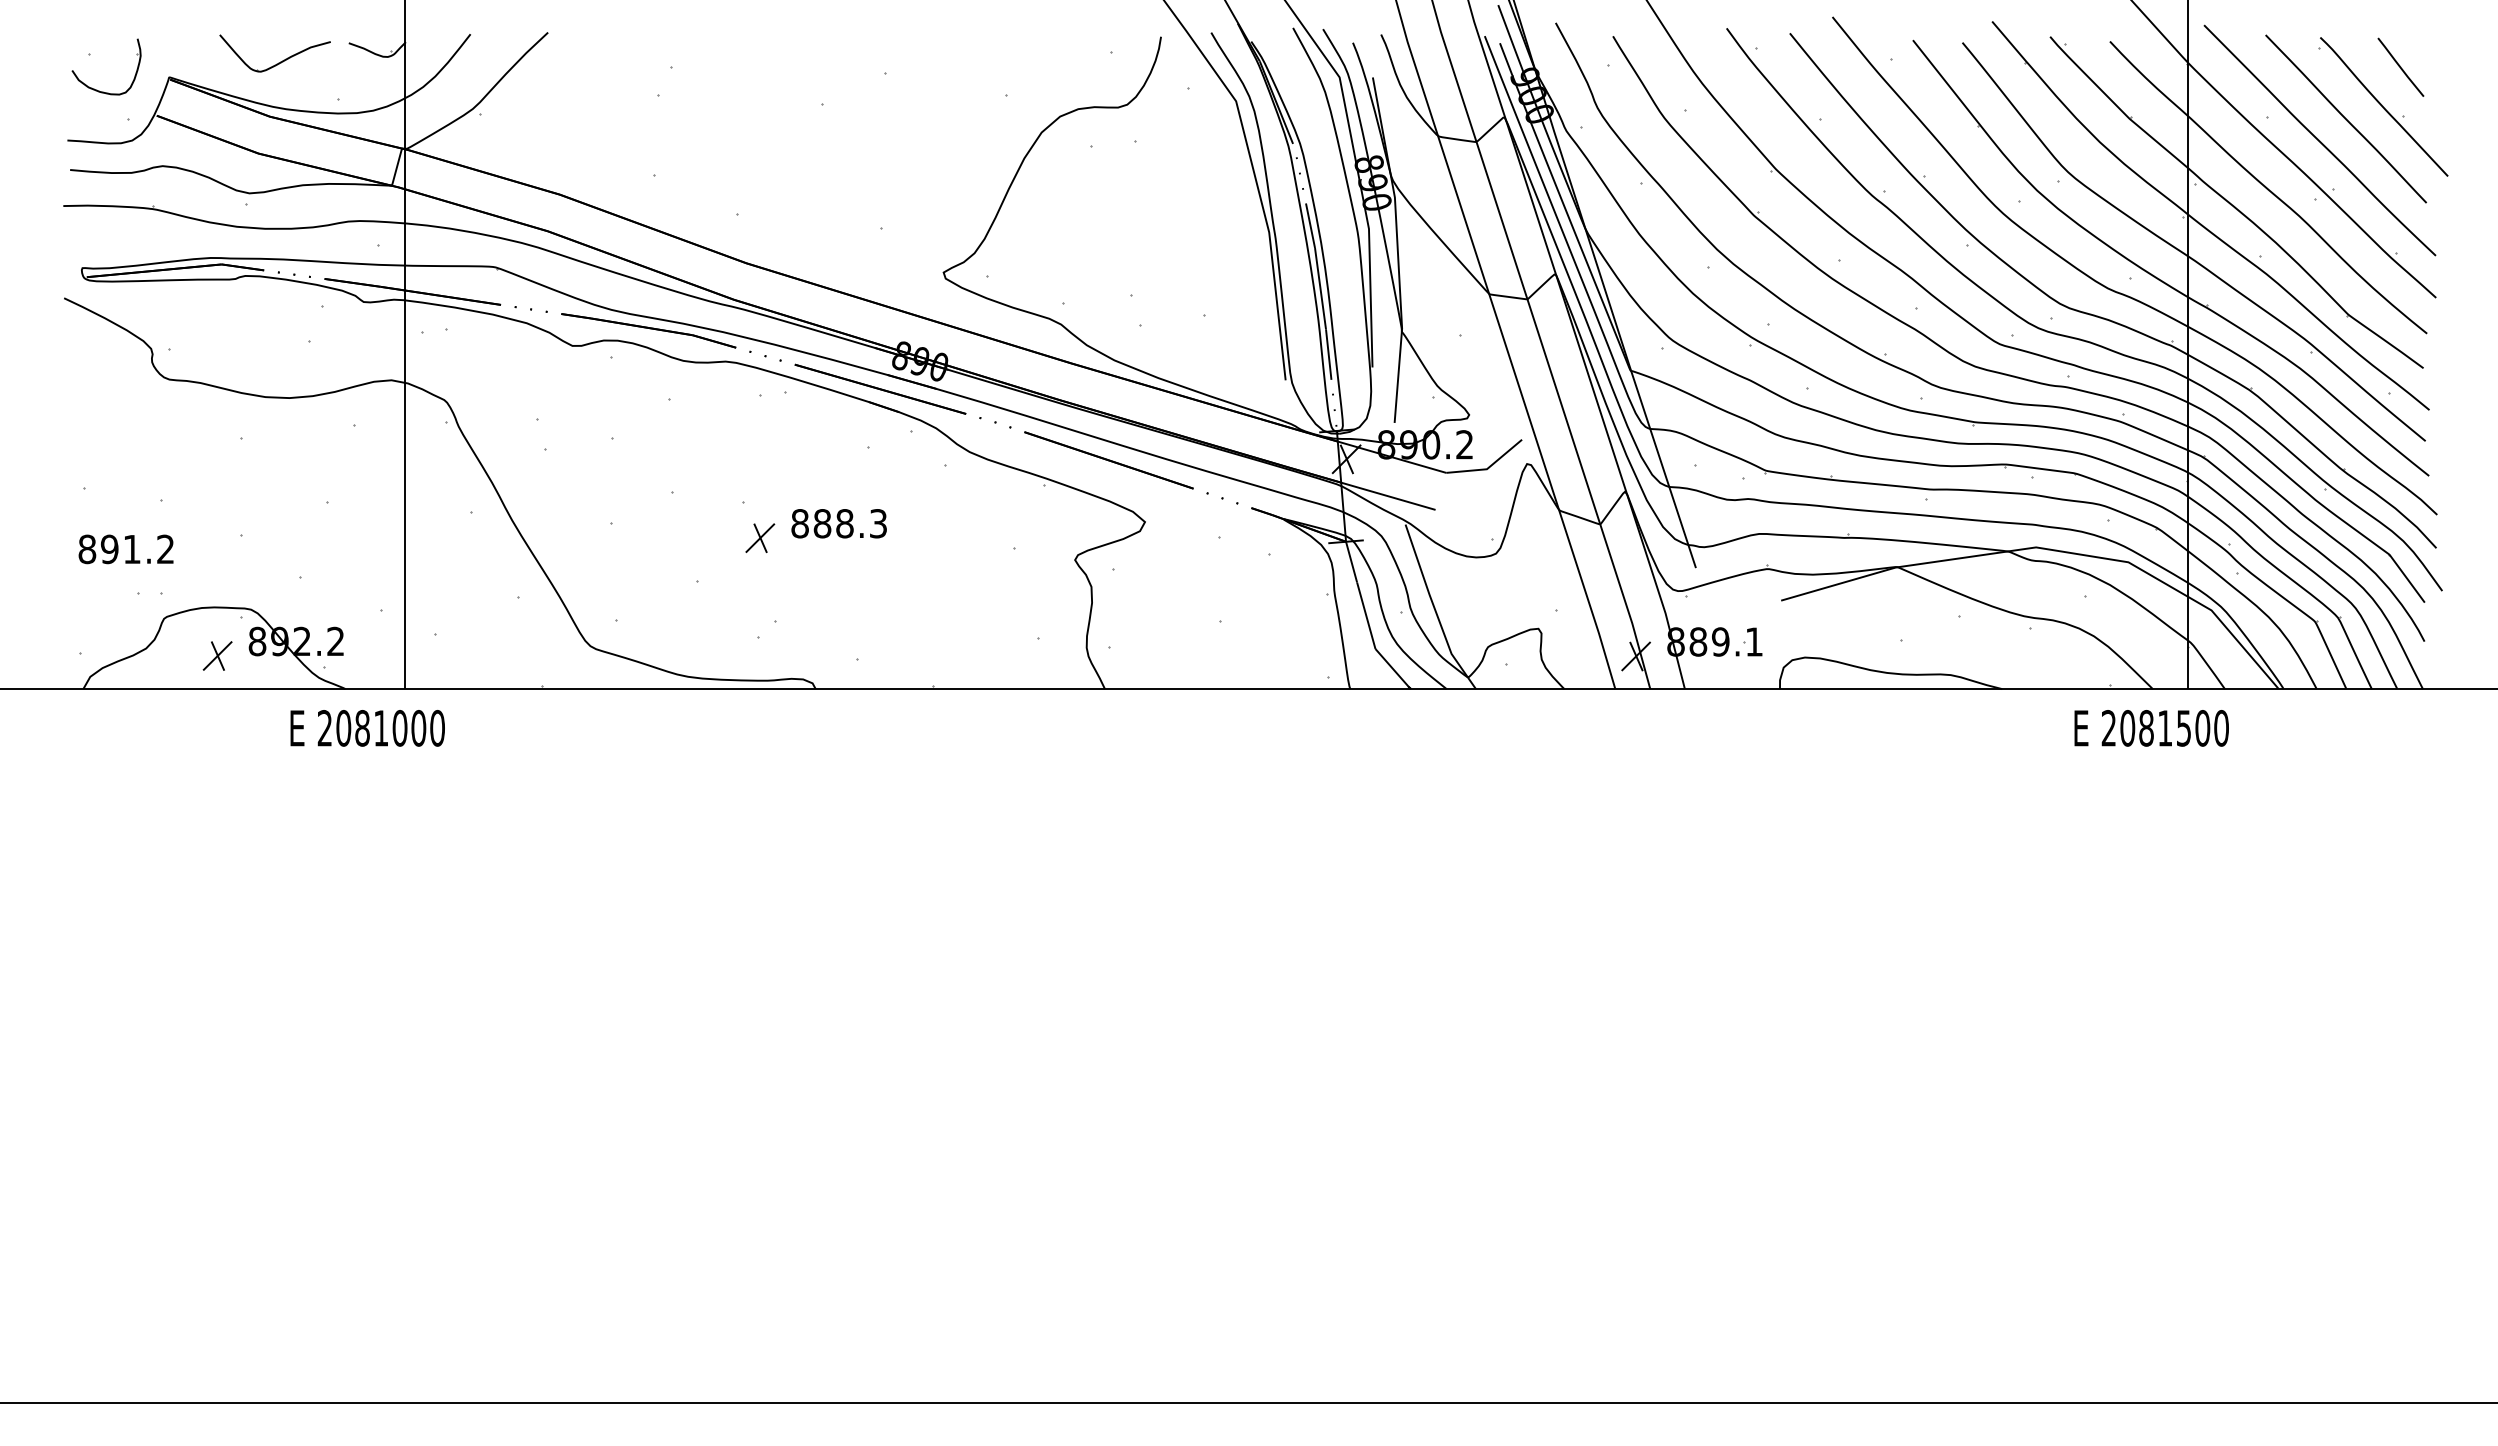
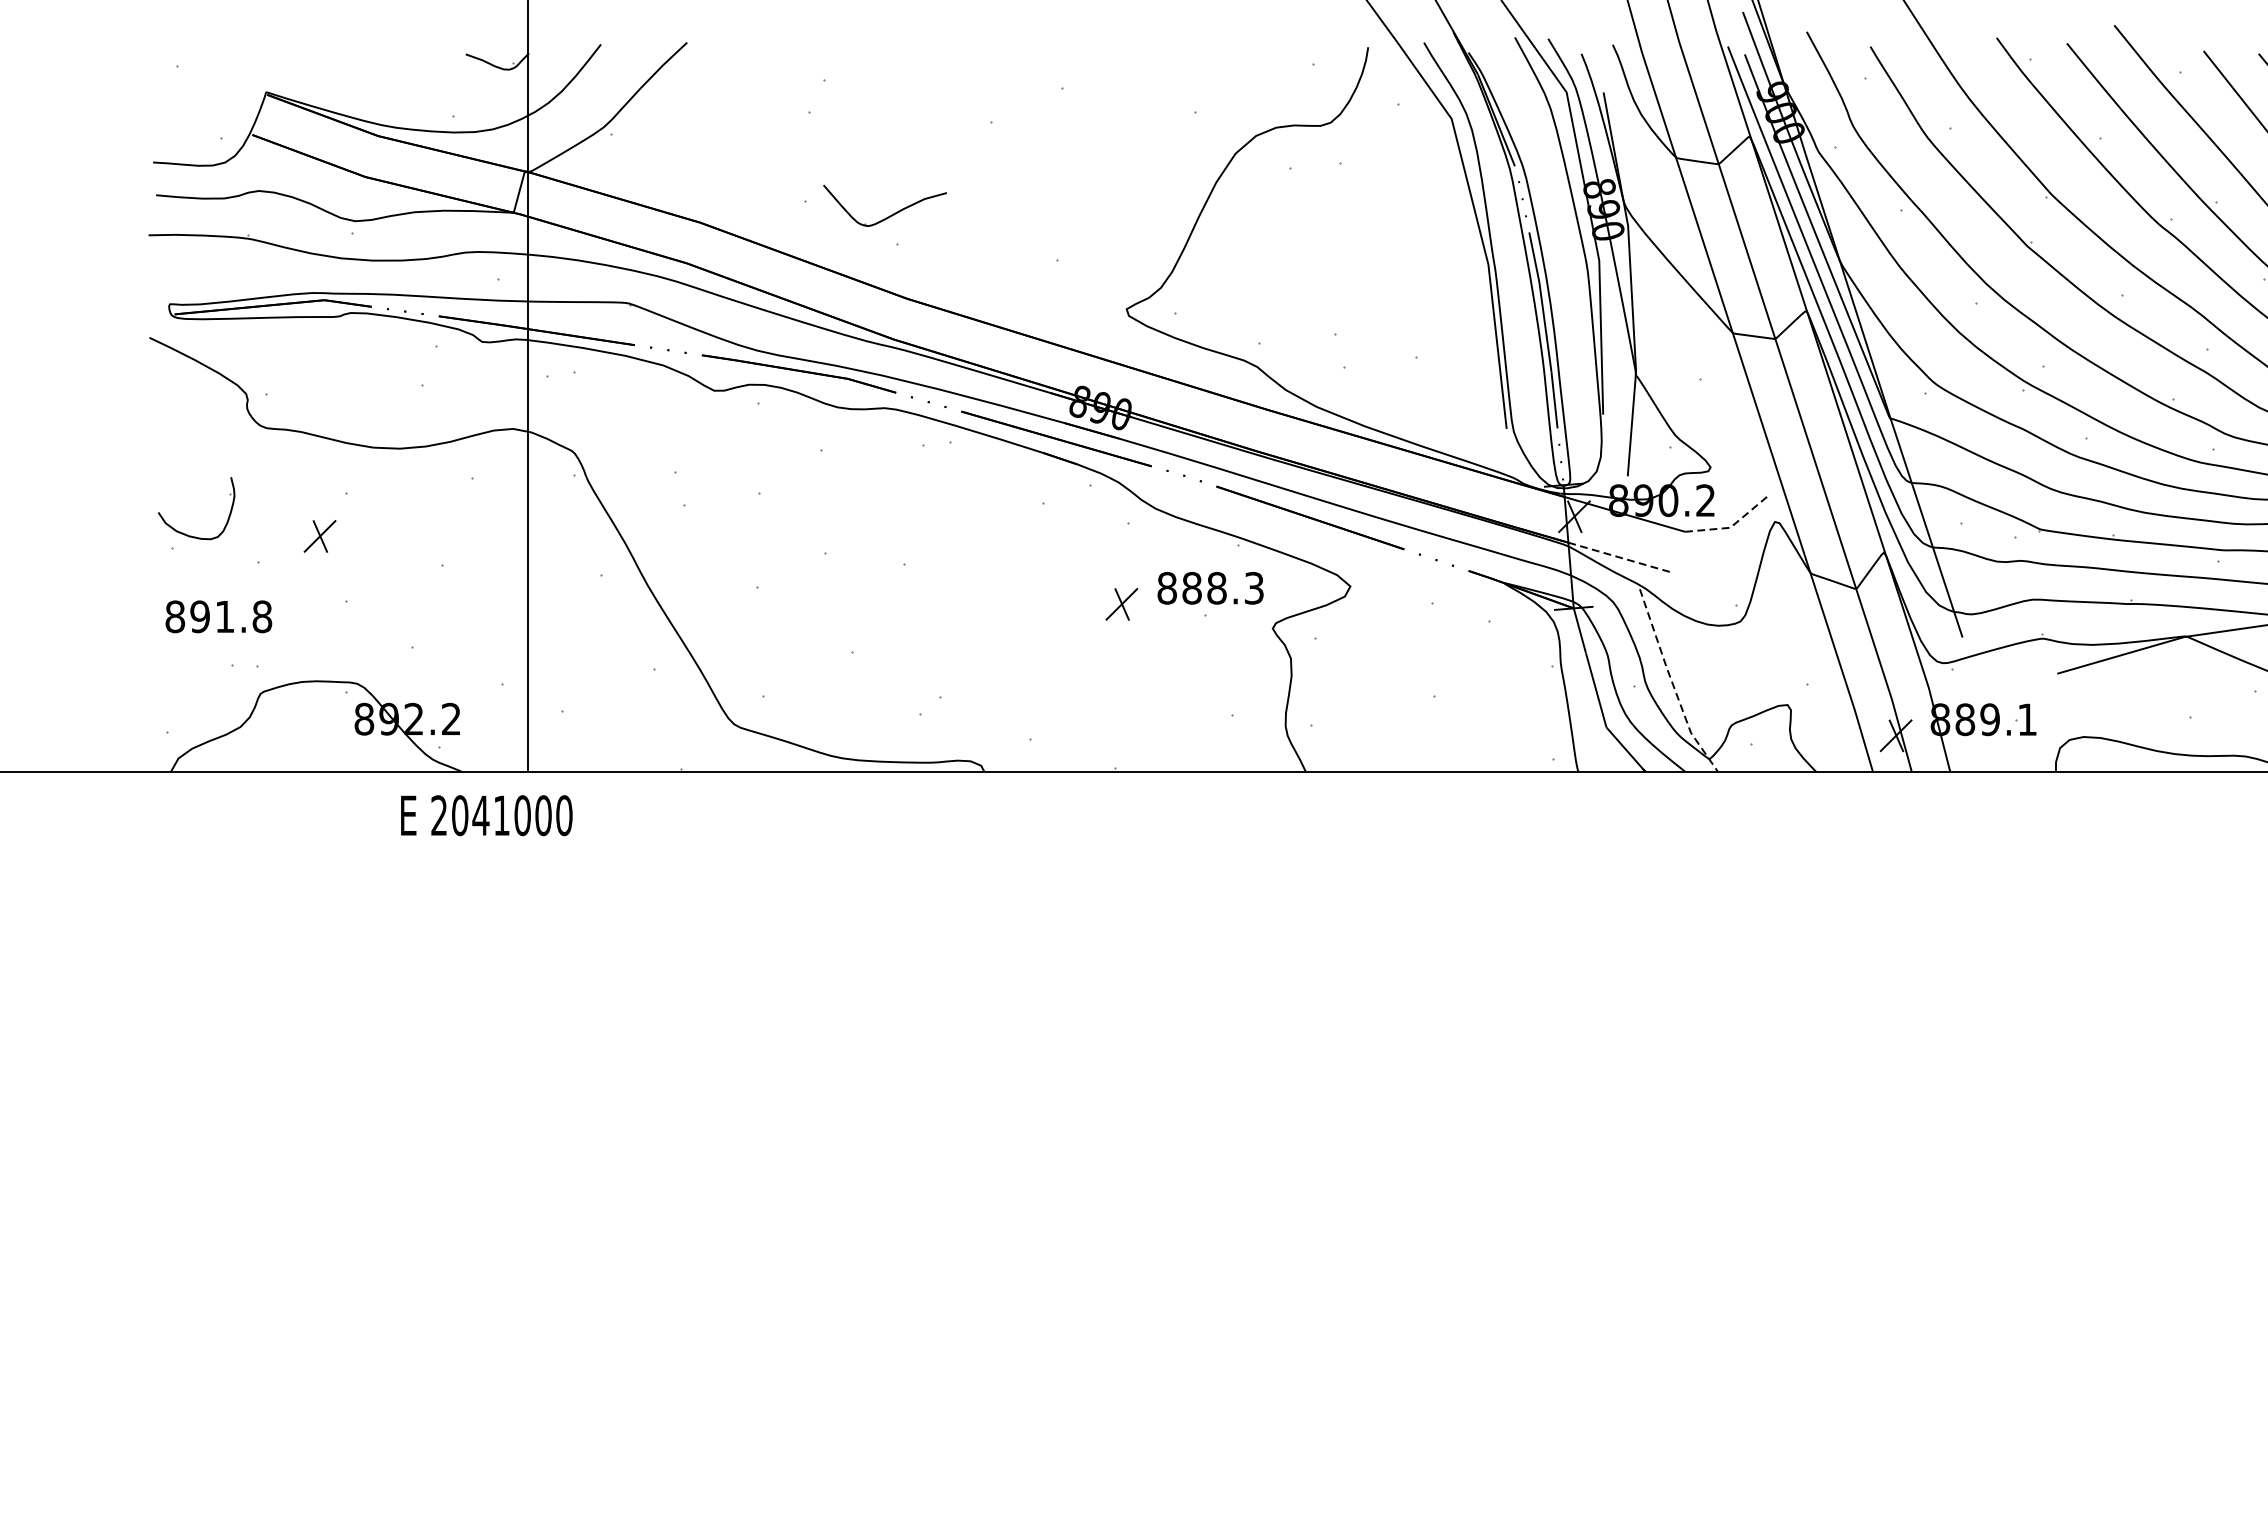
part: (278, 62) -> (888, 215), moved
part: (99, 90) -> (188, 534), moved
line: (1488, 467) -> (1732, 525), solid -> dashed
line: (1388, 496) -> (1620, 558), solid -> dashed
text: (838, 523) -> (1209, 588), moved
part: (760, 537) -> (1122, 603), moved
text: (165, 549) -> (262, 616), 891.2 -> 891.8
line: (1435, 609) -> (1673, 683), solid -> dashed
part: (217, 655) -> (319, 535), moved
text: (362, 728) -> (480, 815), 2081000 -> 2041000

